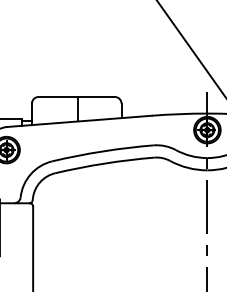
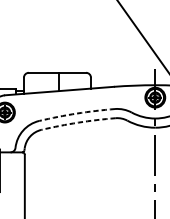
arc: (102, 151) -> (76, 113), solid -> dashed
arc: (104, 163) -> (78, 122), solid -> dashed

